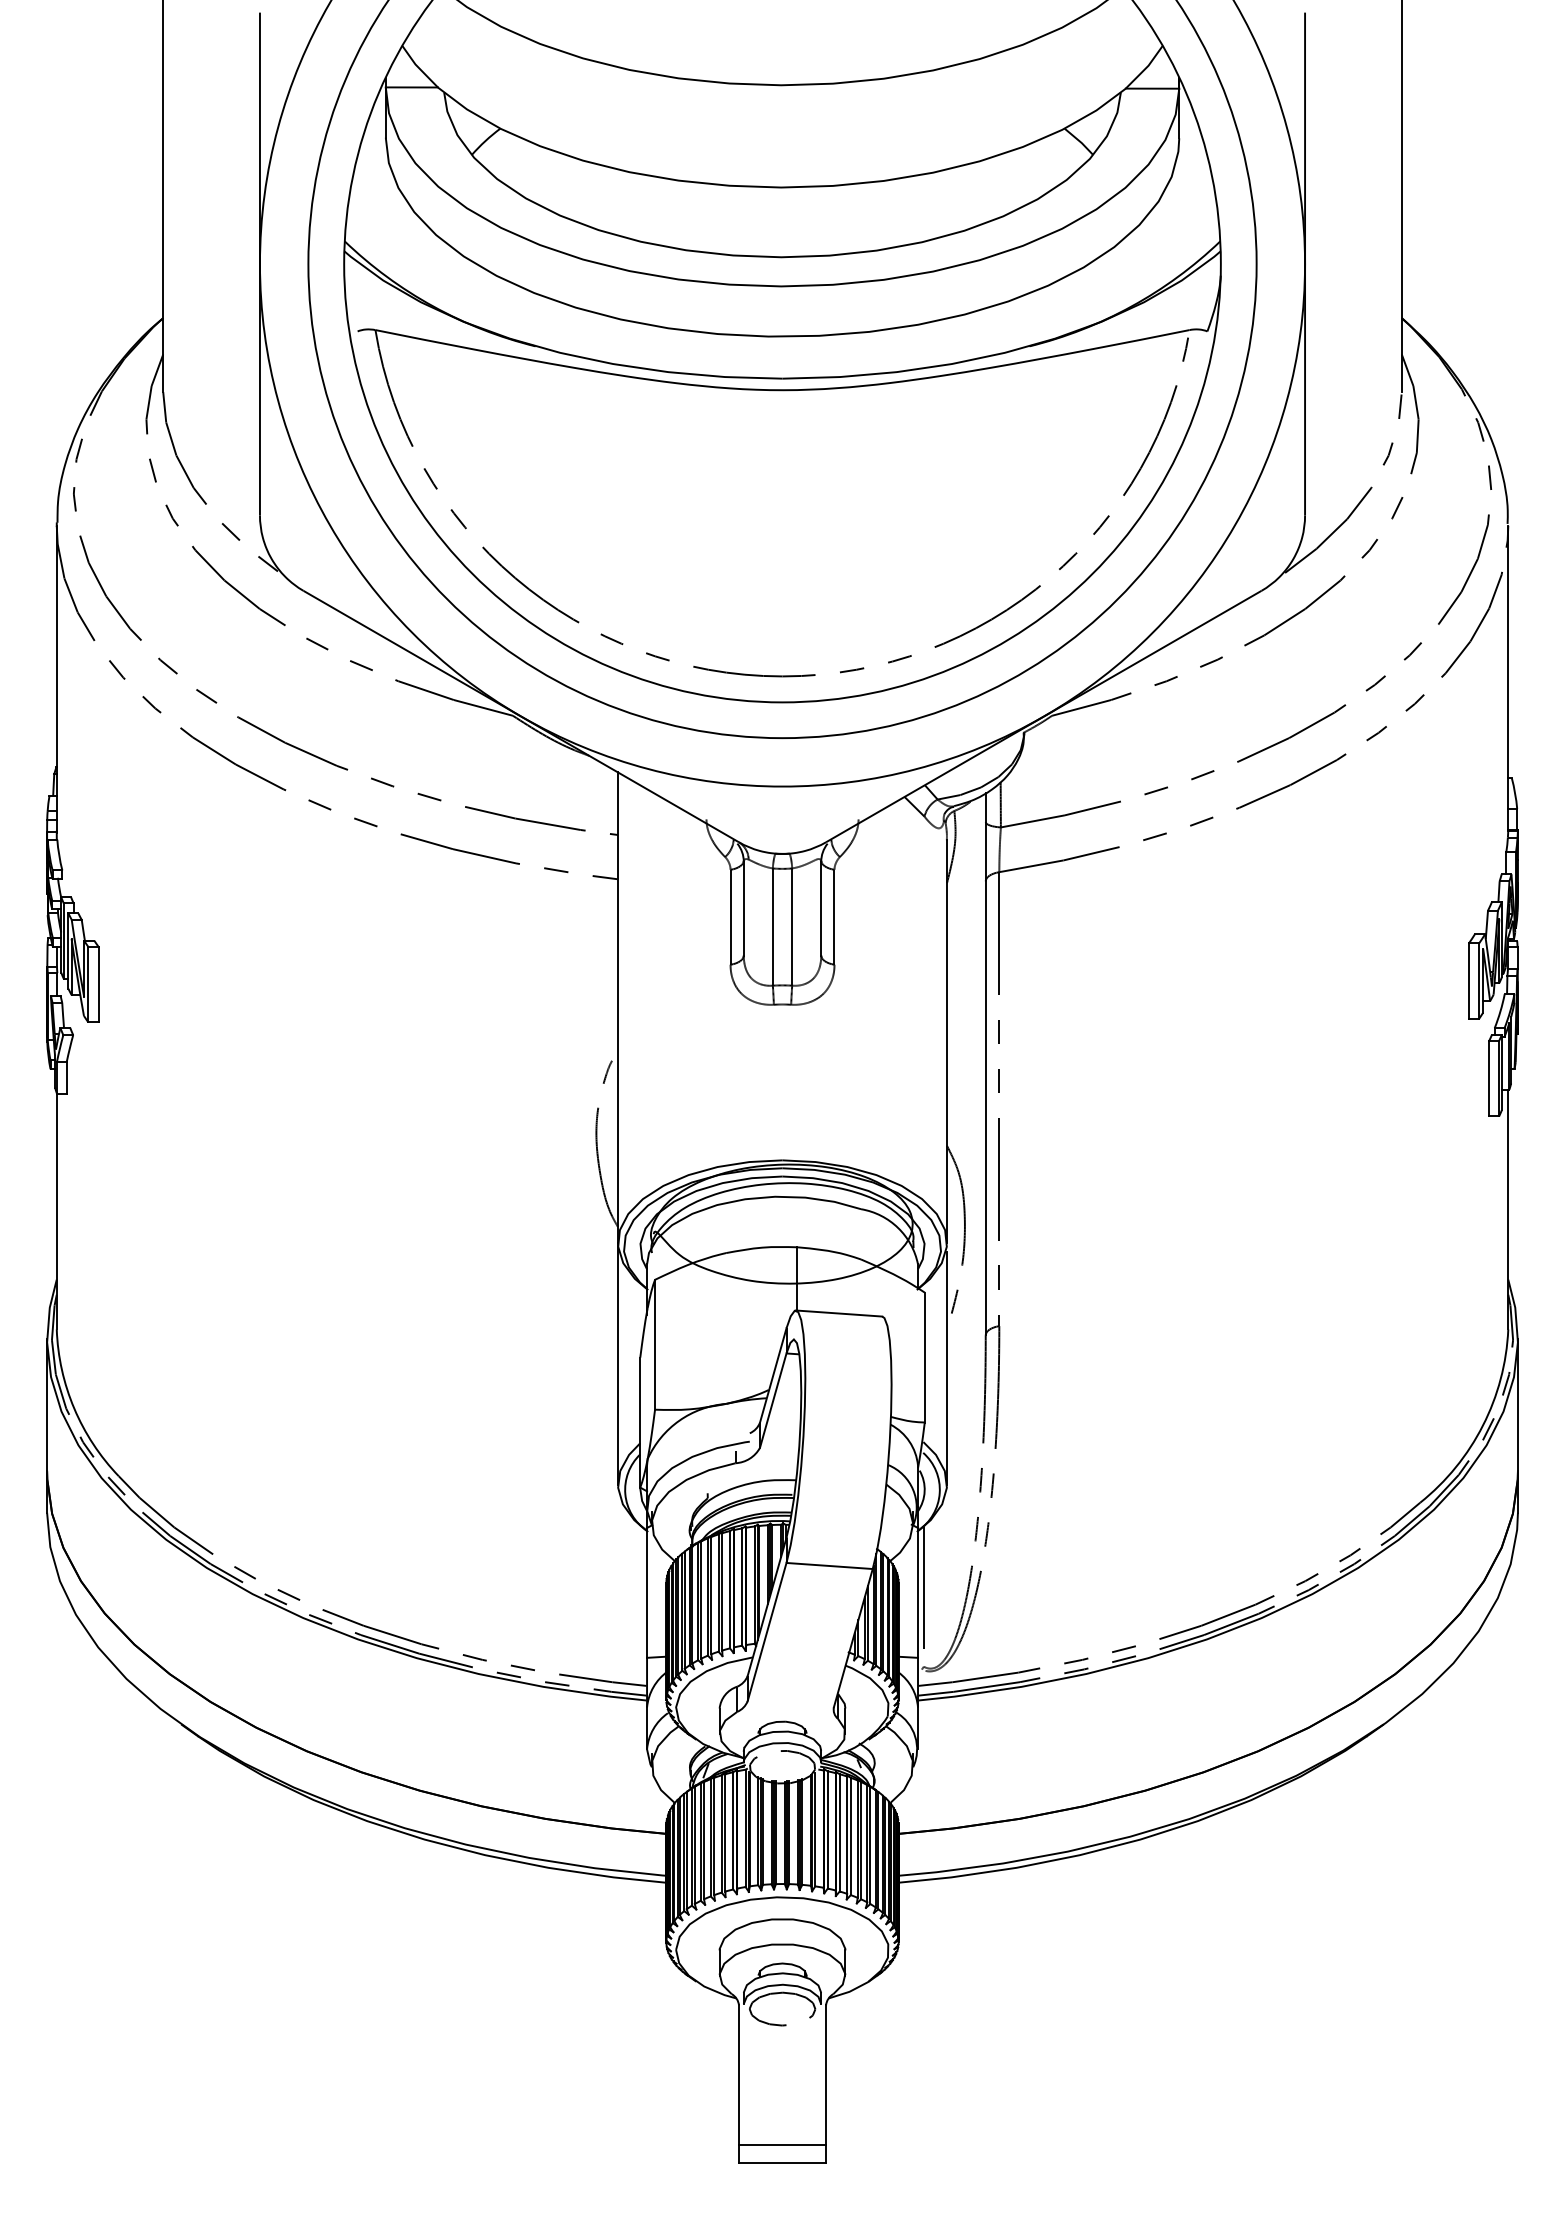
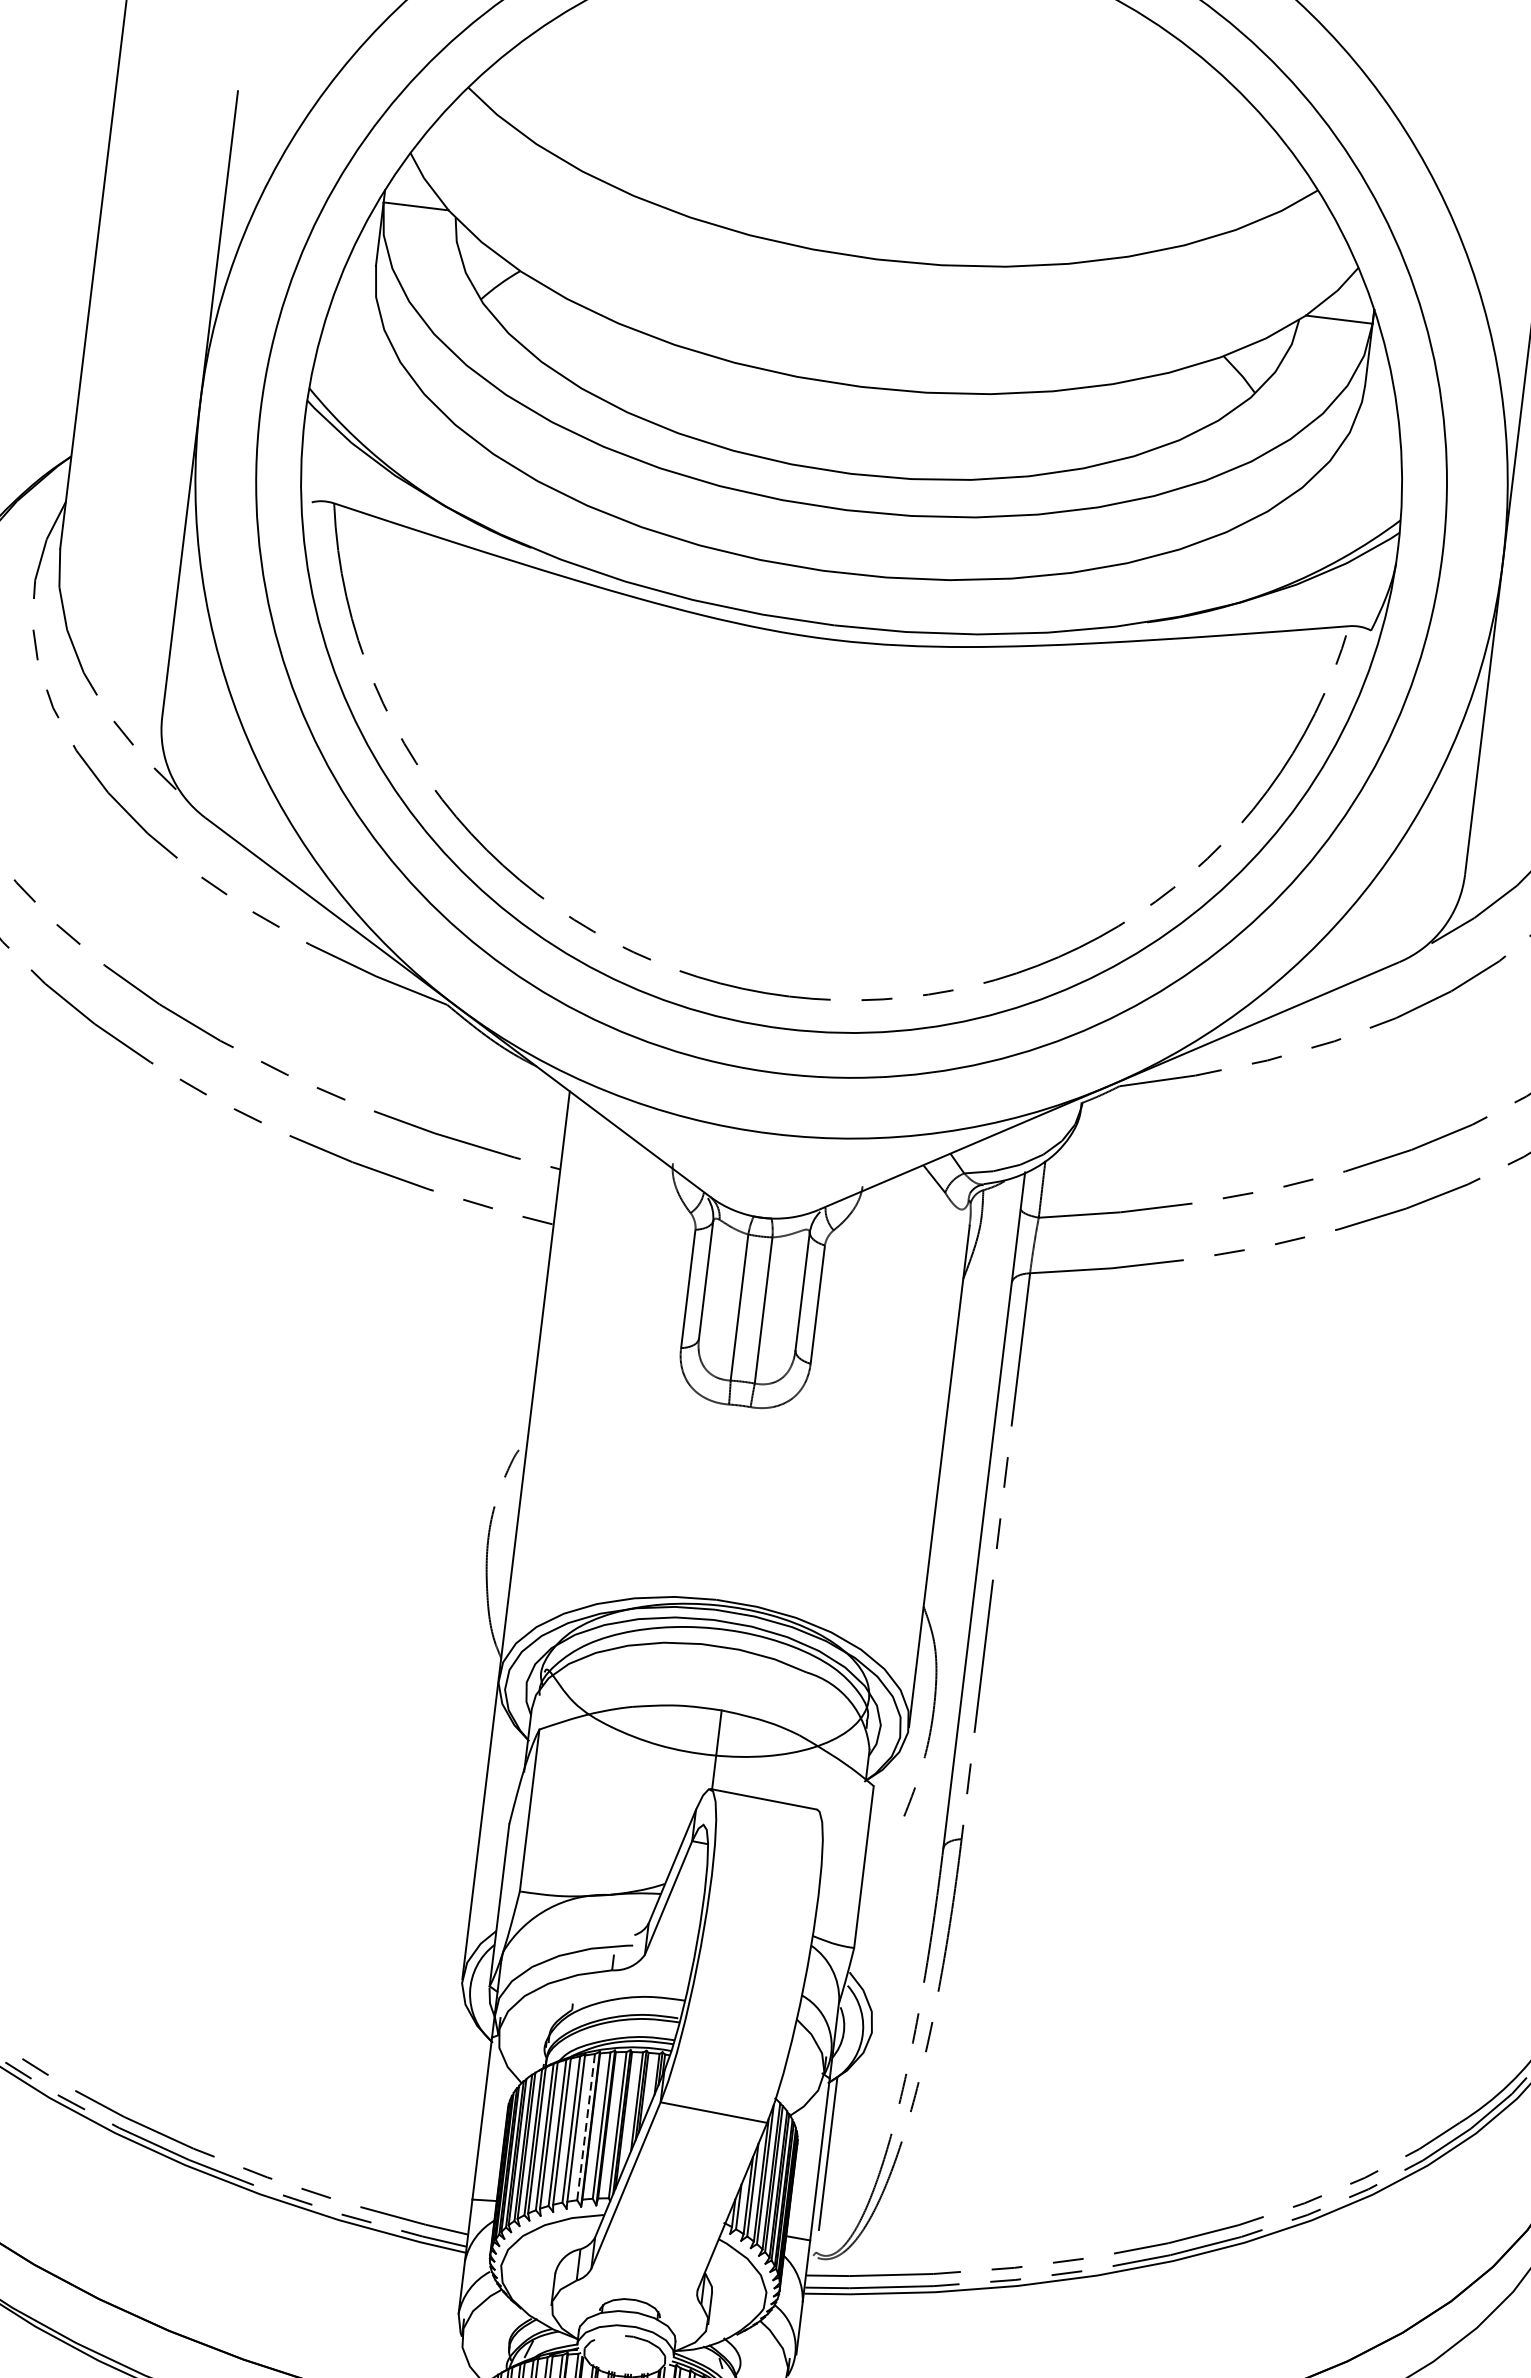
line: (947, 1368) -> (890, 1884), removed
line: (729, 1589) -> (585, 2126), solid -> dashed

